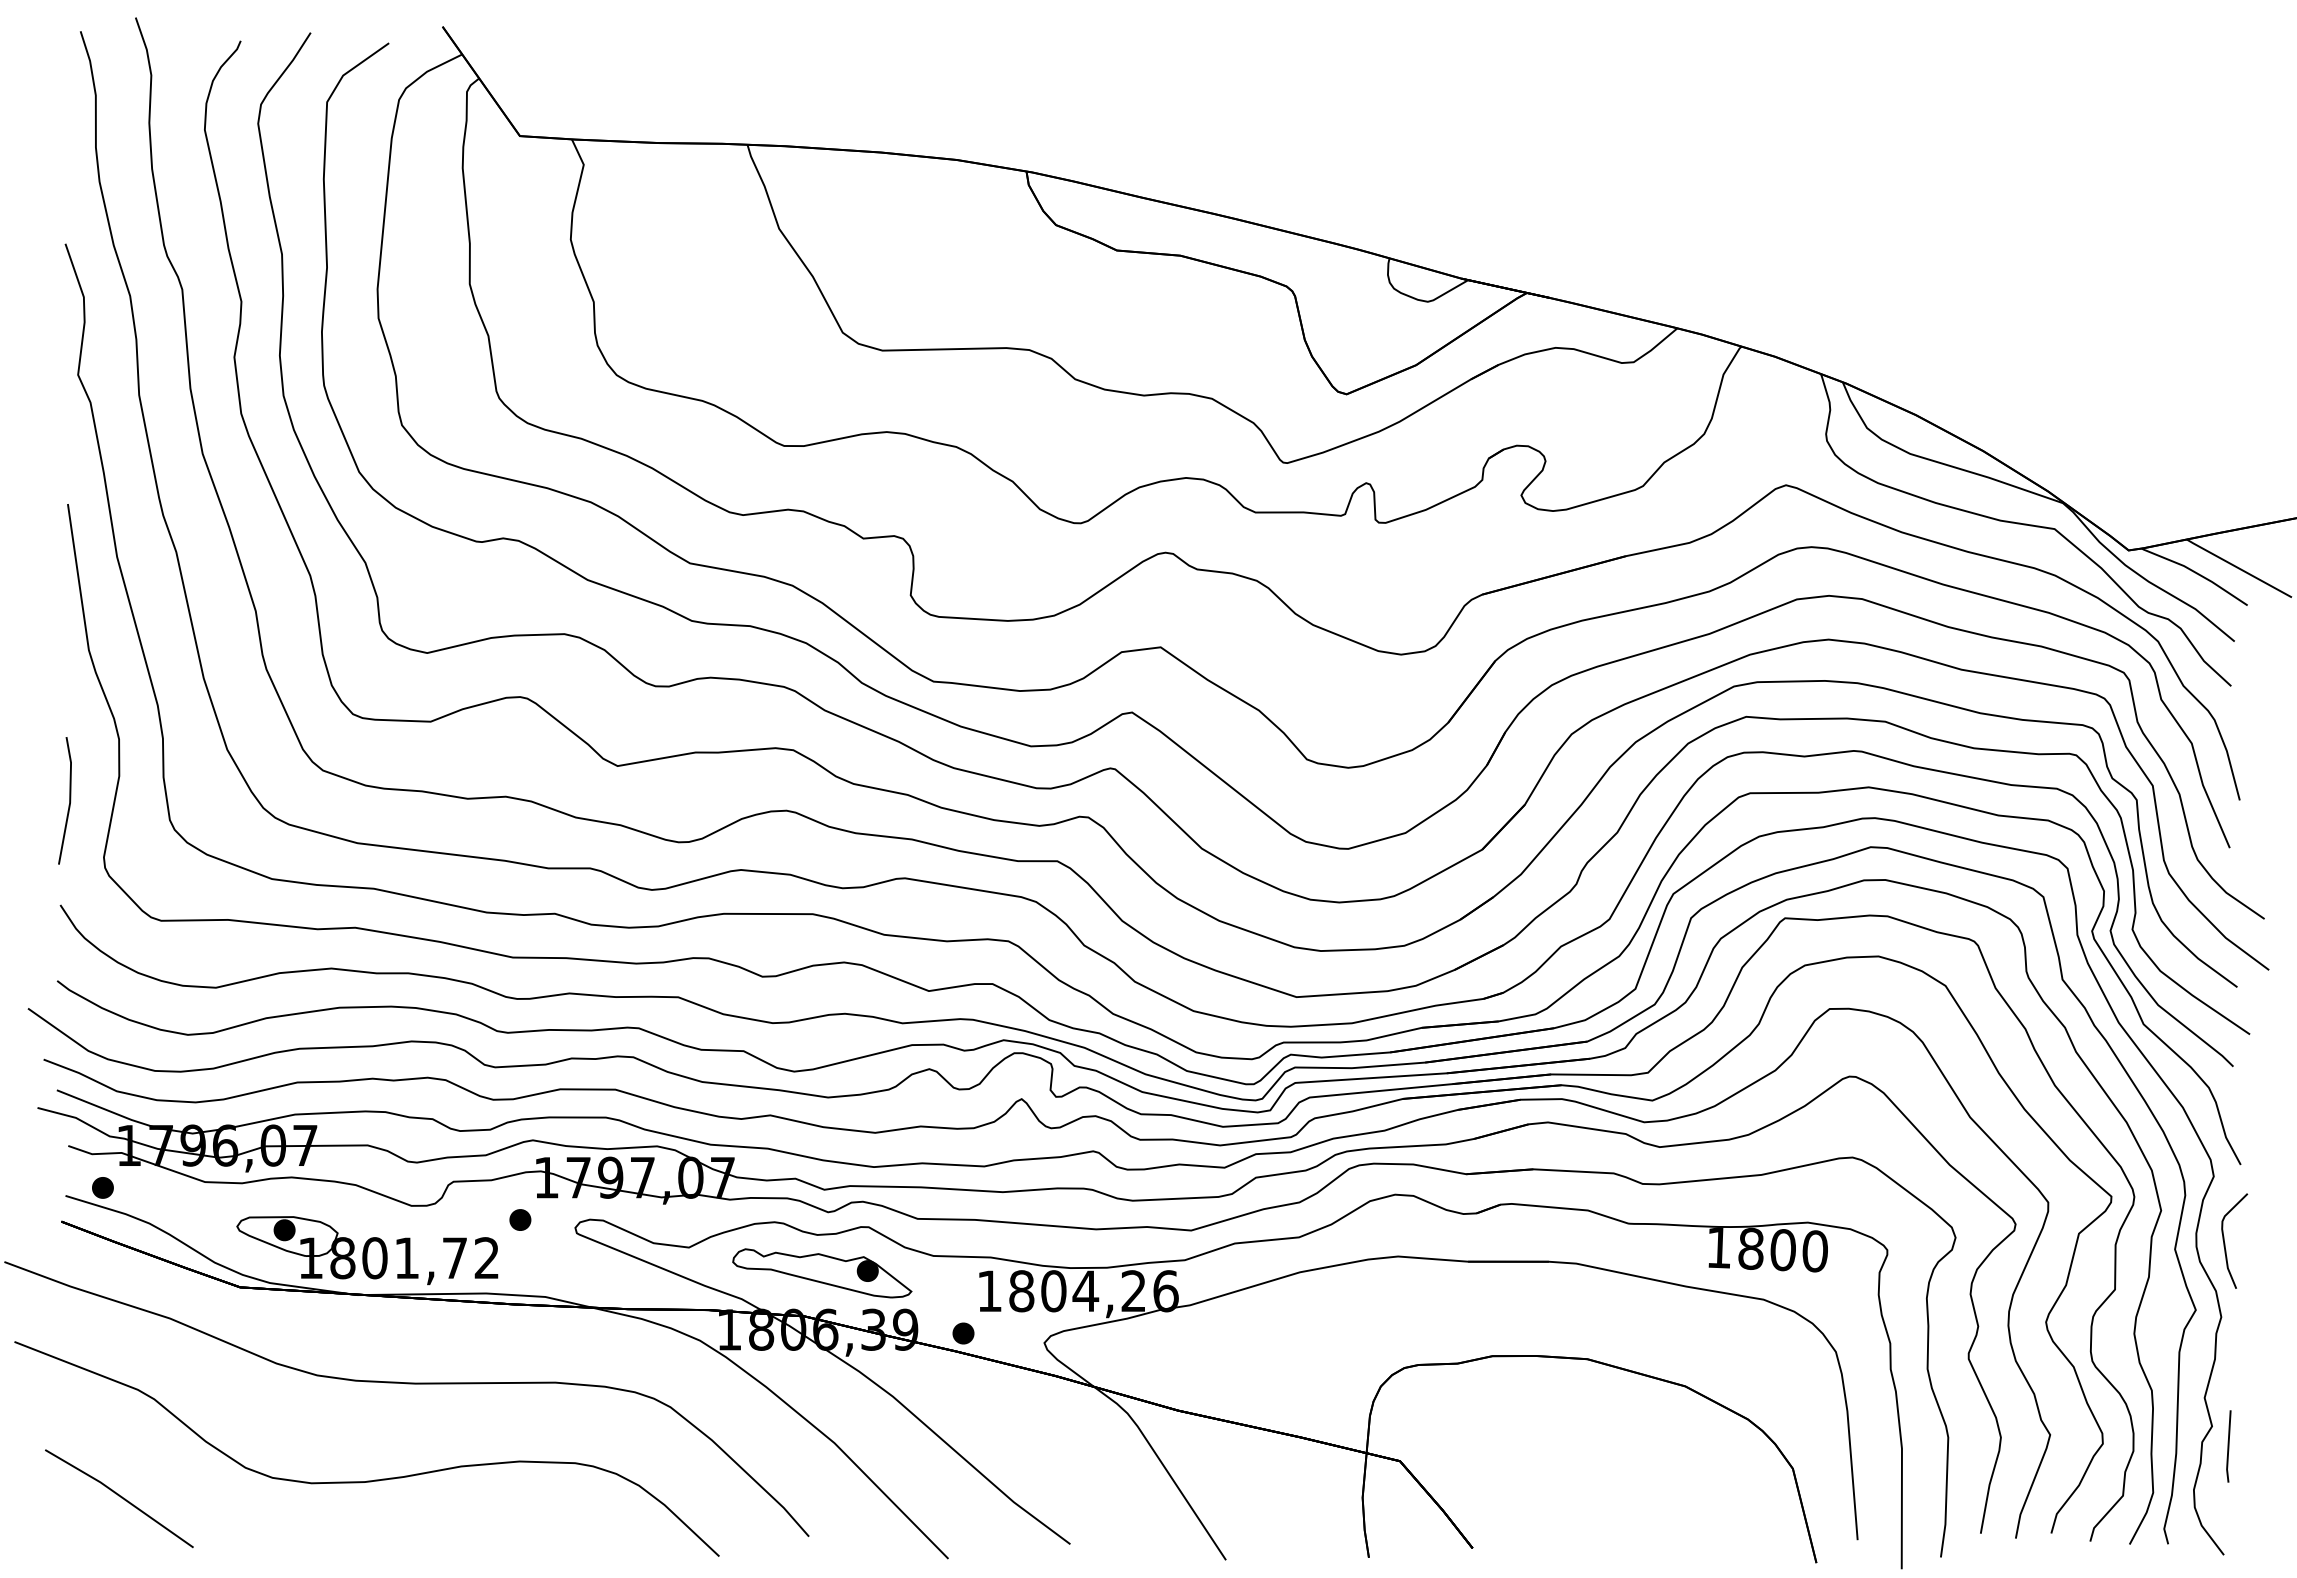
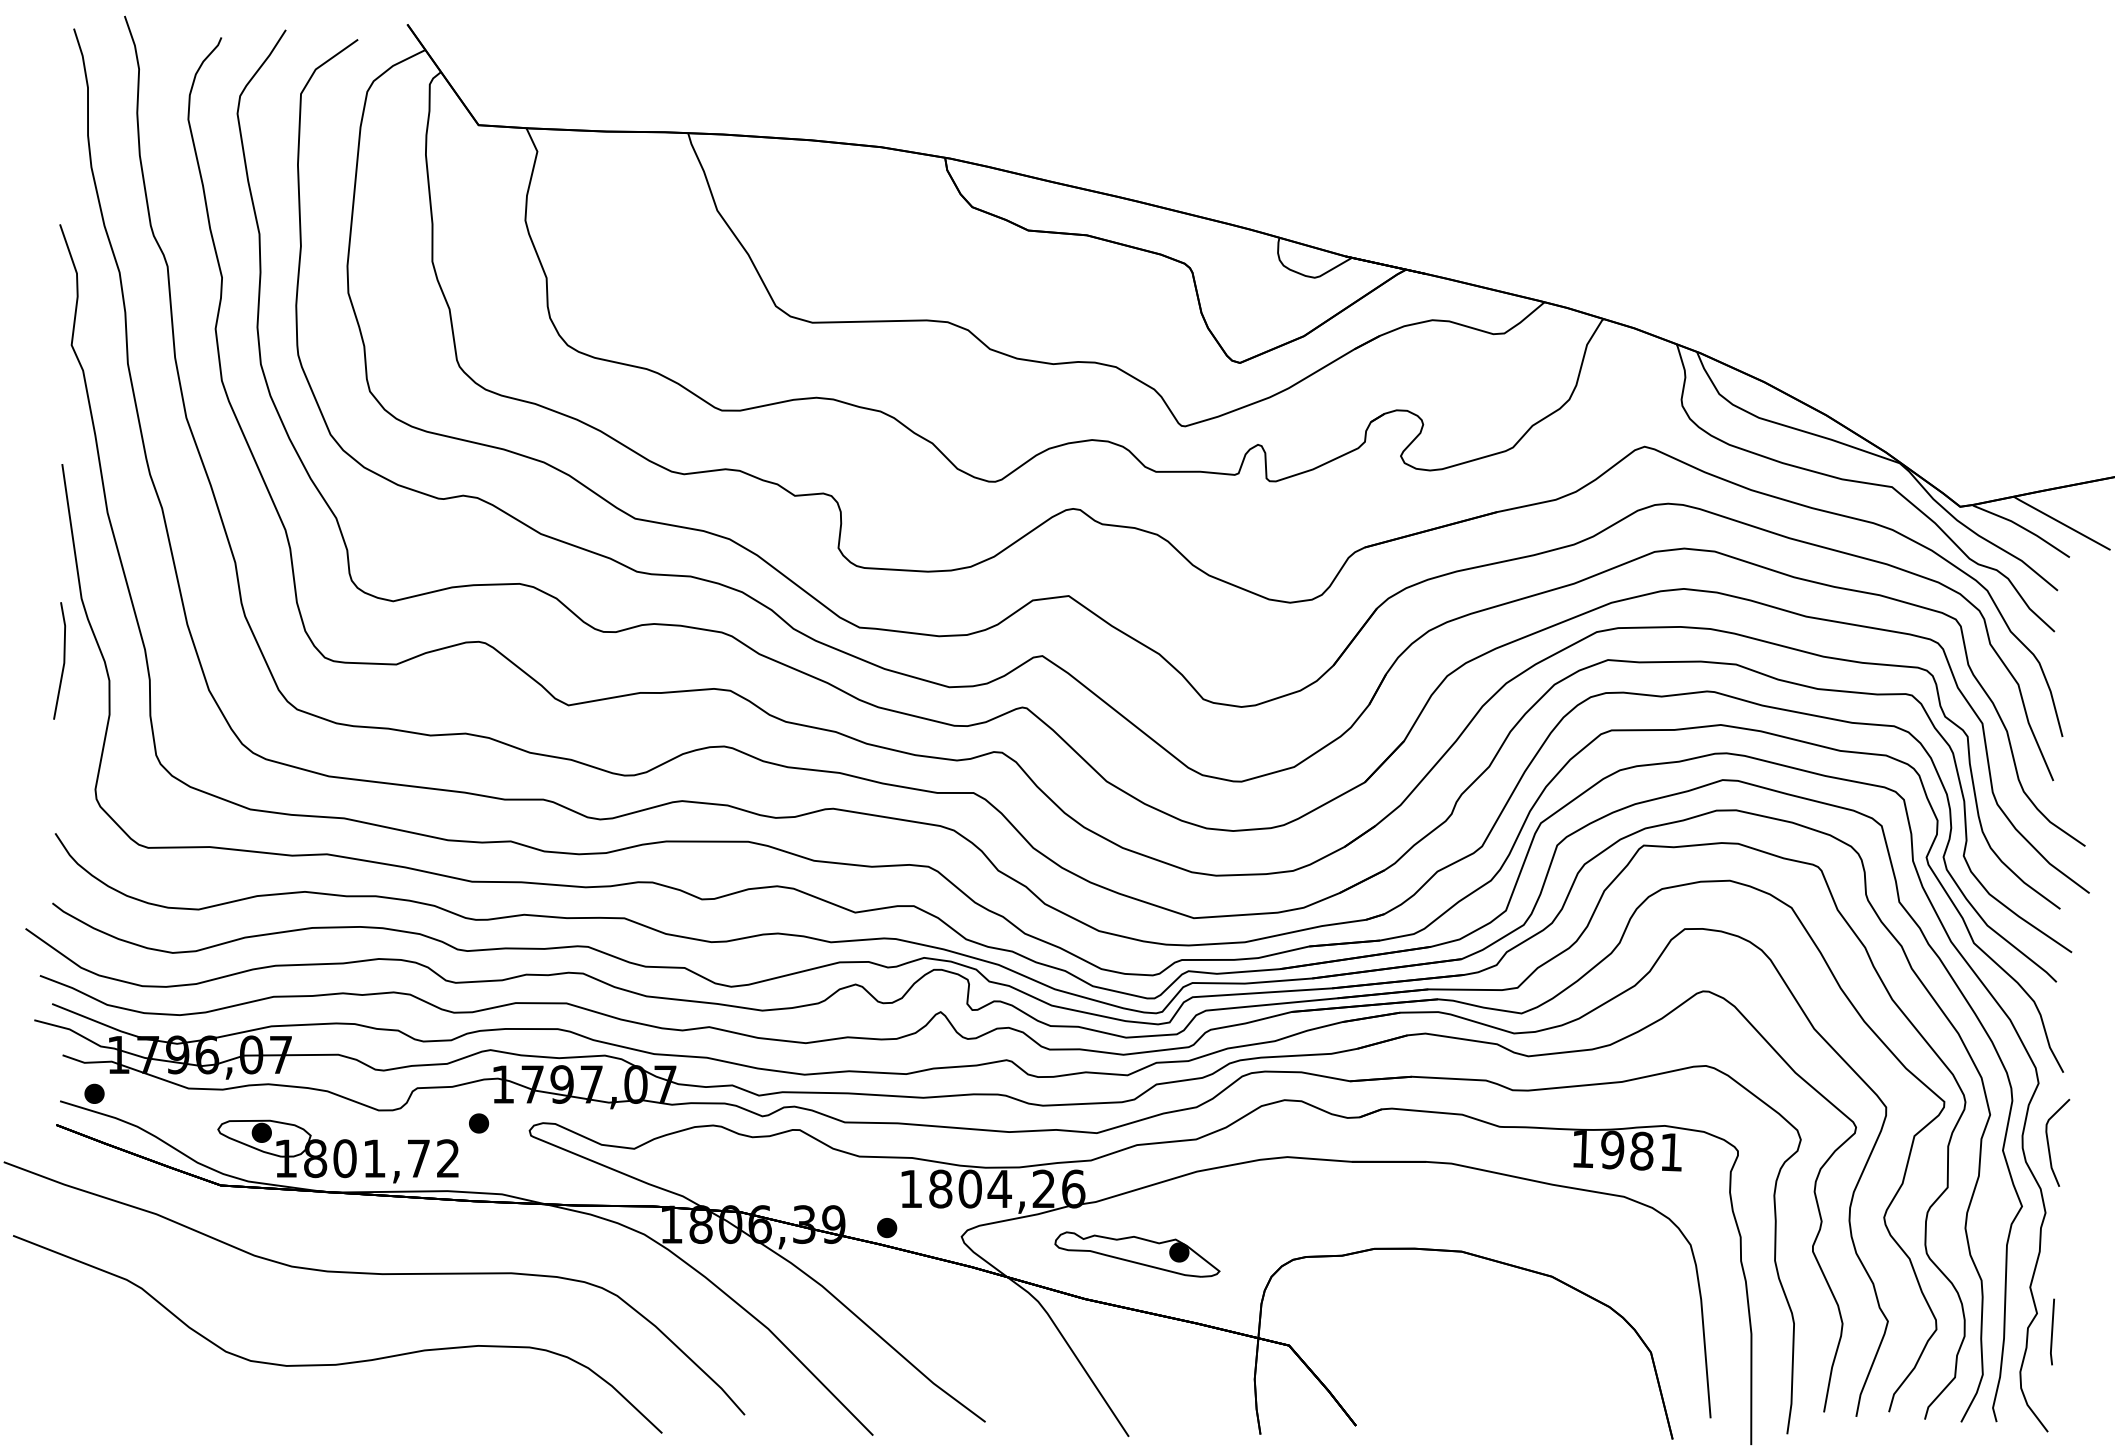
line: (69, 800) -> (63, 660), moved
text: (1782, 1250) -> (1641, 1151), 1800 -> 1981
part: (822, 1273) -> (1137, 1254), moved
line: (120, 1497) -> (110, 1379), removed

